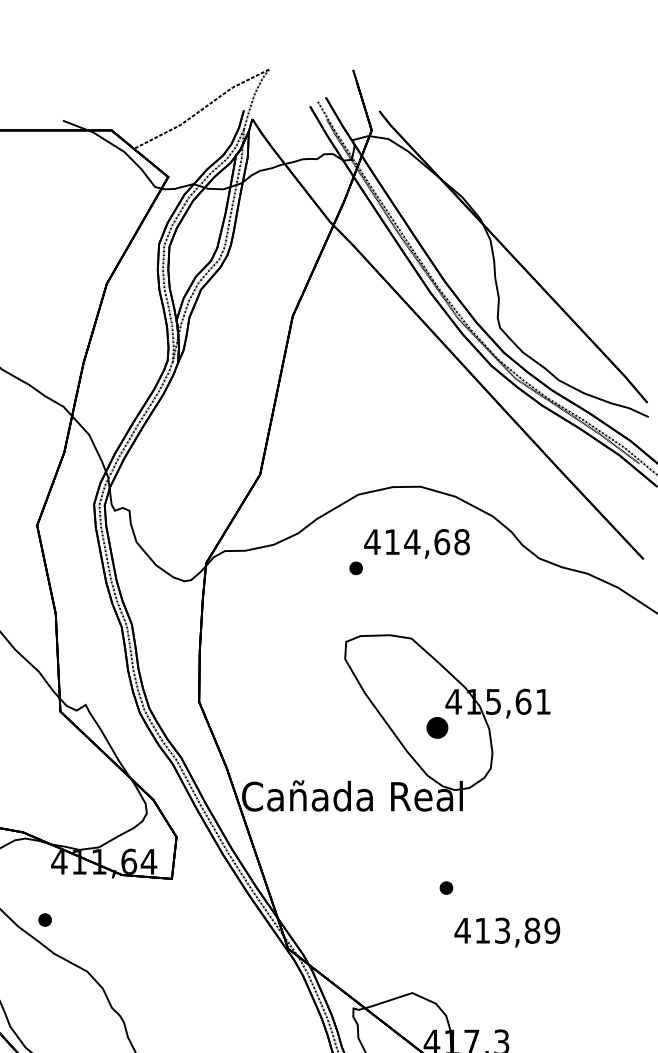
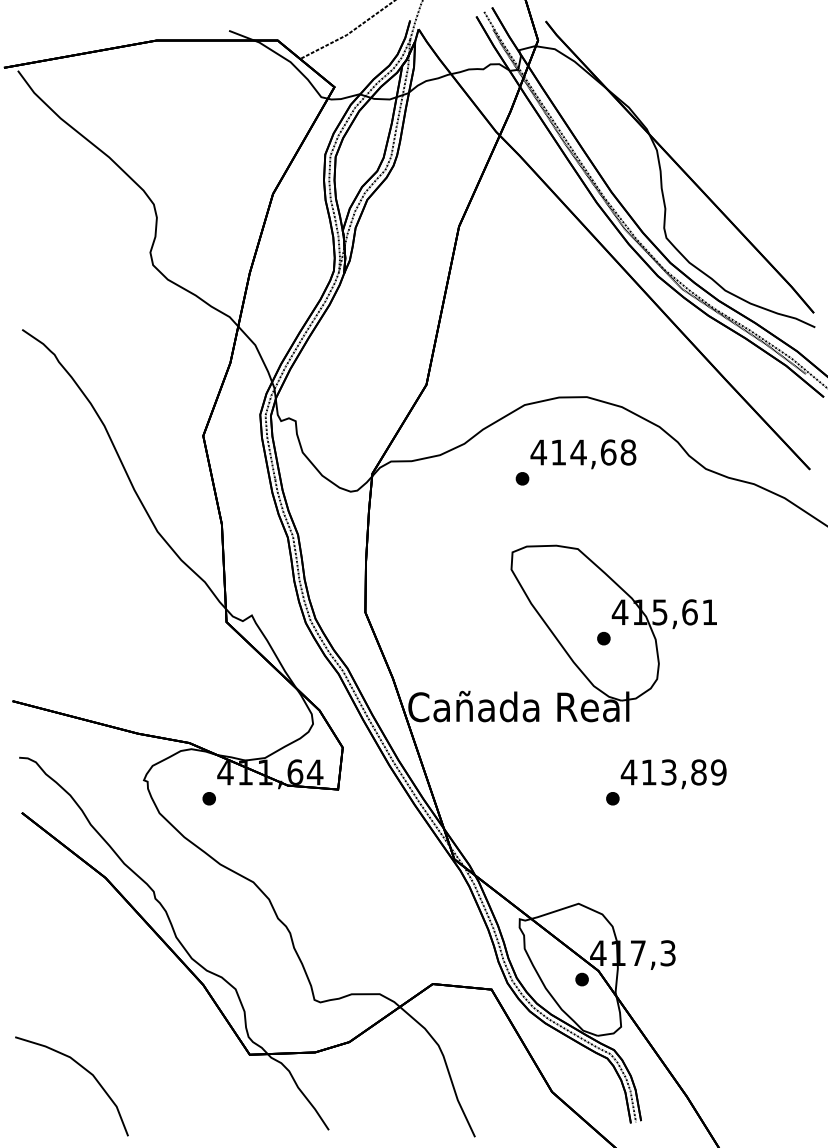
part: (437, 727) -> (603, 638), size x0.62
part: (44, 919) -> (208, 798), moved
text: (507, 932) -> (673, 774), moved

